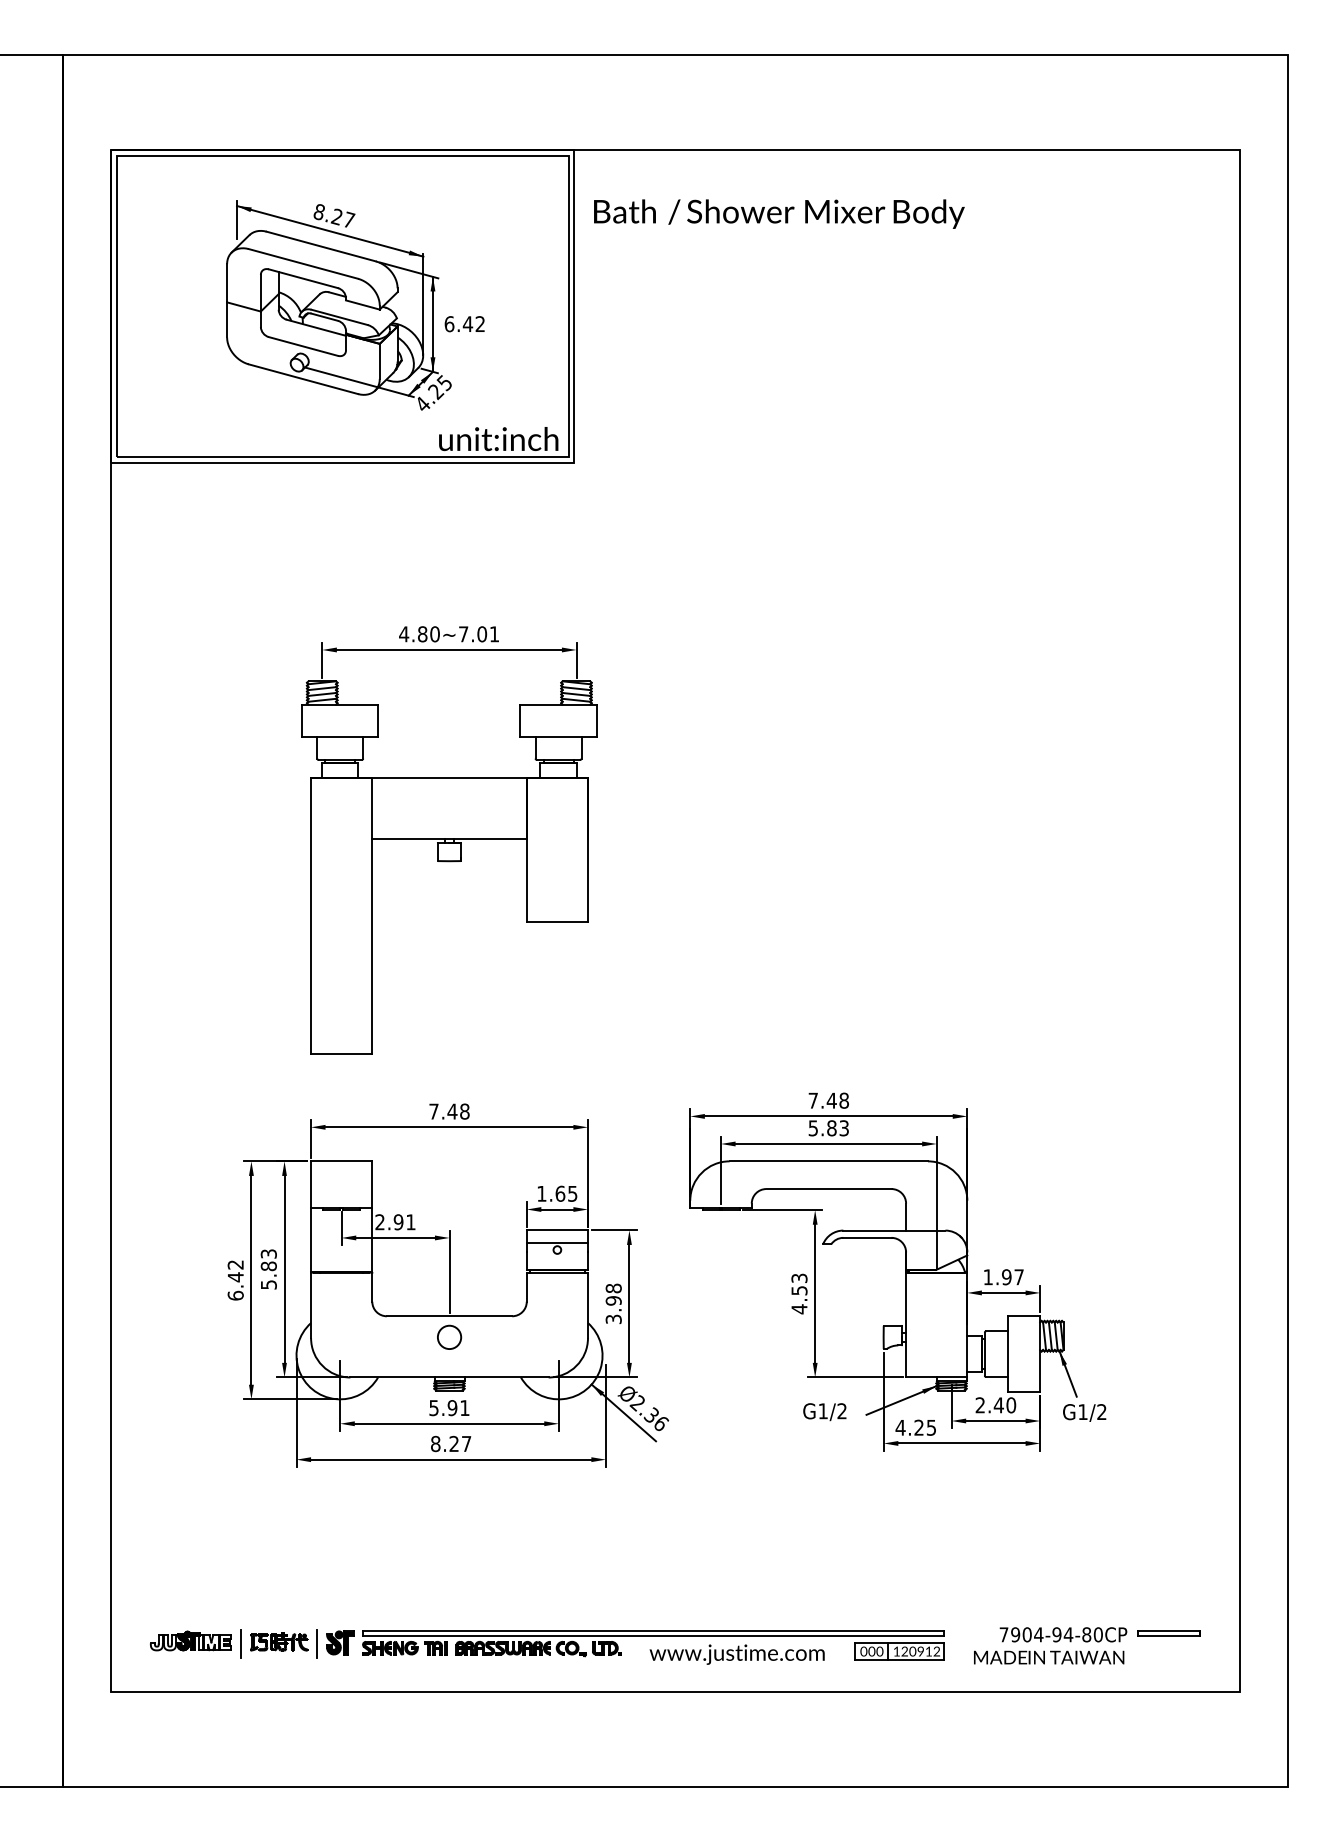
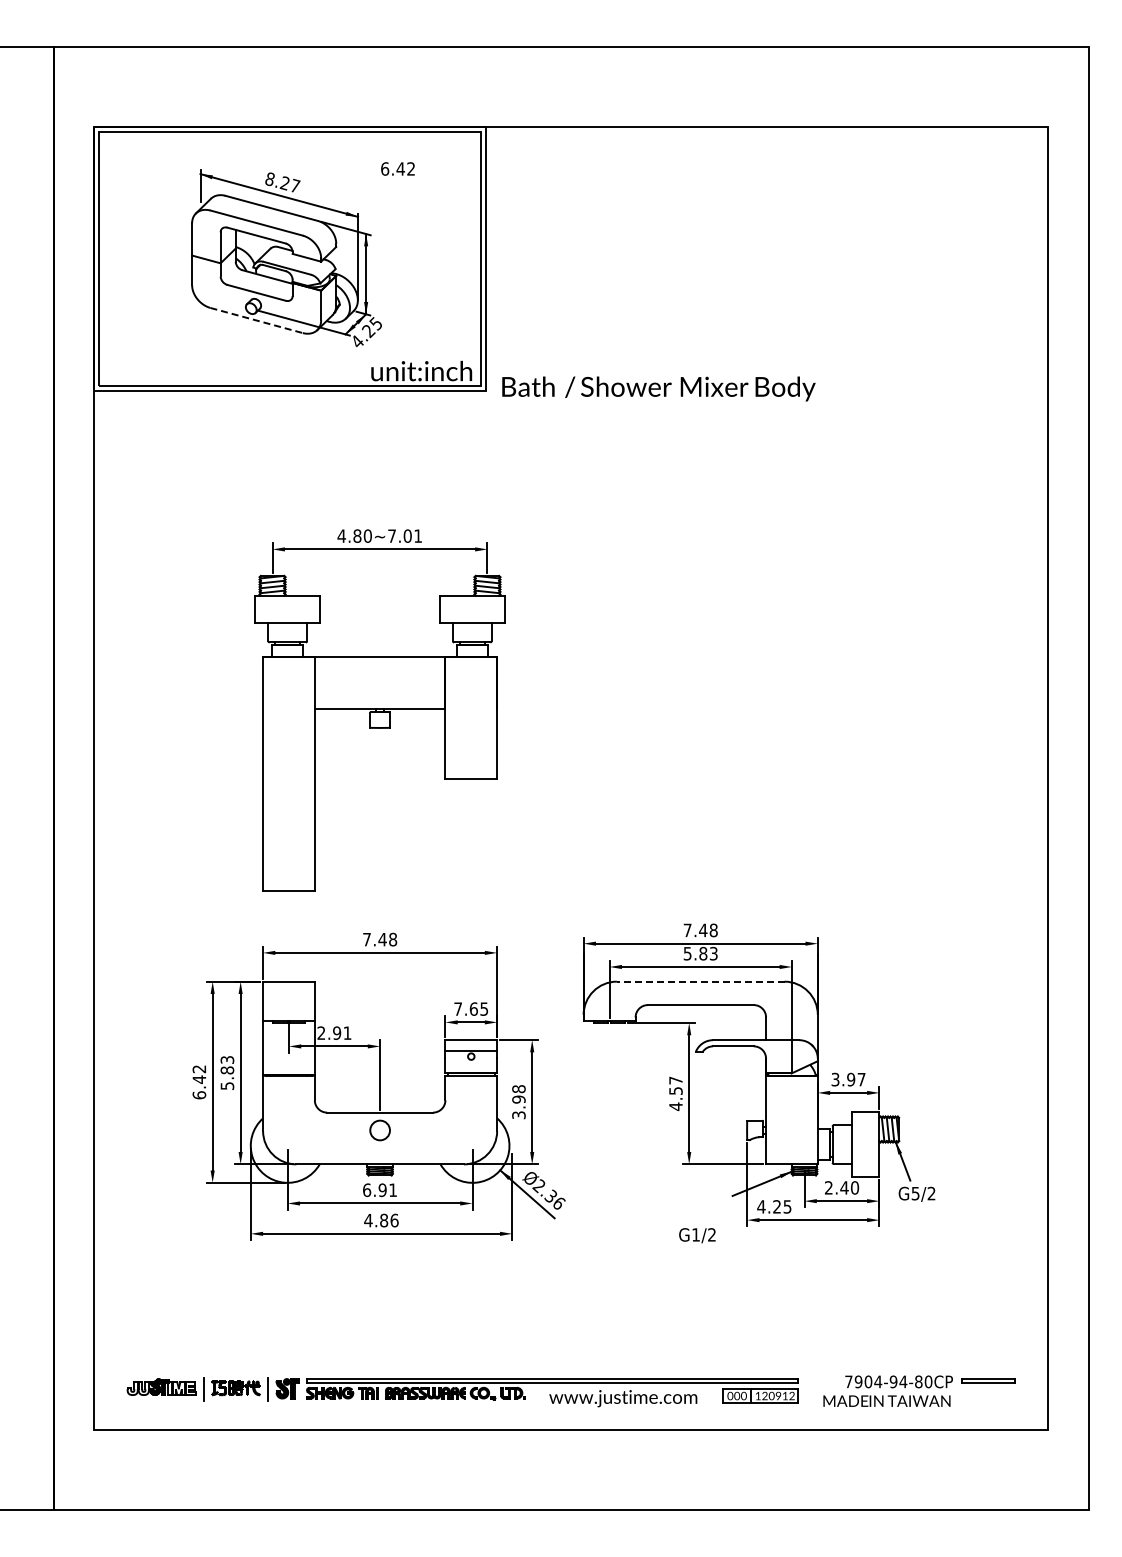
text: (778, 213) -> (658, 388), moved
text: (464, 323) -> (397, 168), moved
line: (303, 379) -> (256, 320), solid -> dashed
line: (828, 1161) -> (700, 981), solid -> dashed
text: (541, 1193) -> (457, 1008), 1.65 -> 7.65
text: (988, 1277) -> (835, 1079), 1.97 -> 3.97
text: (798, 1278) -> (675, 1080), 4.53 -> 4.57
text: (434, 1408) -> (367, 1190), 5.91 -> 6.91
text: (824, 1411) -> (697, 1235), moved
text: (1082, 1411) -> (915, 1193), G1/2 -> G5/2
text: (451, 1443) -> (381, 1220), 8.27 -> 4.86

